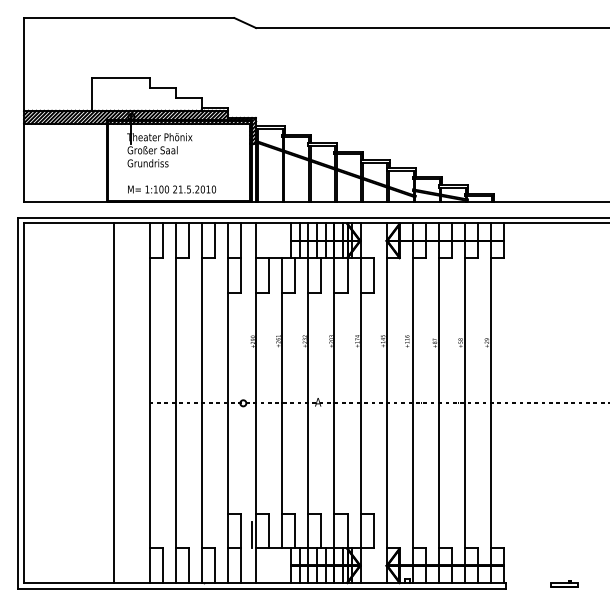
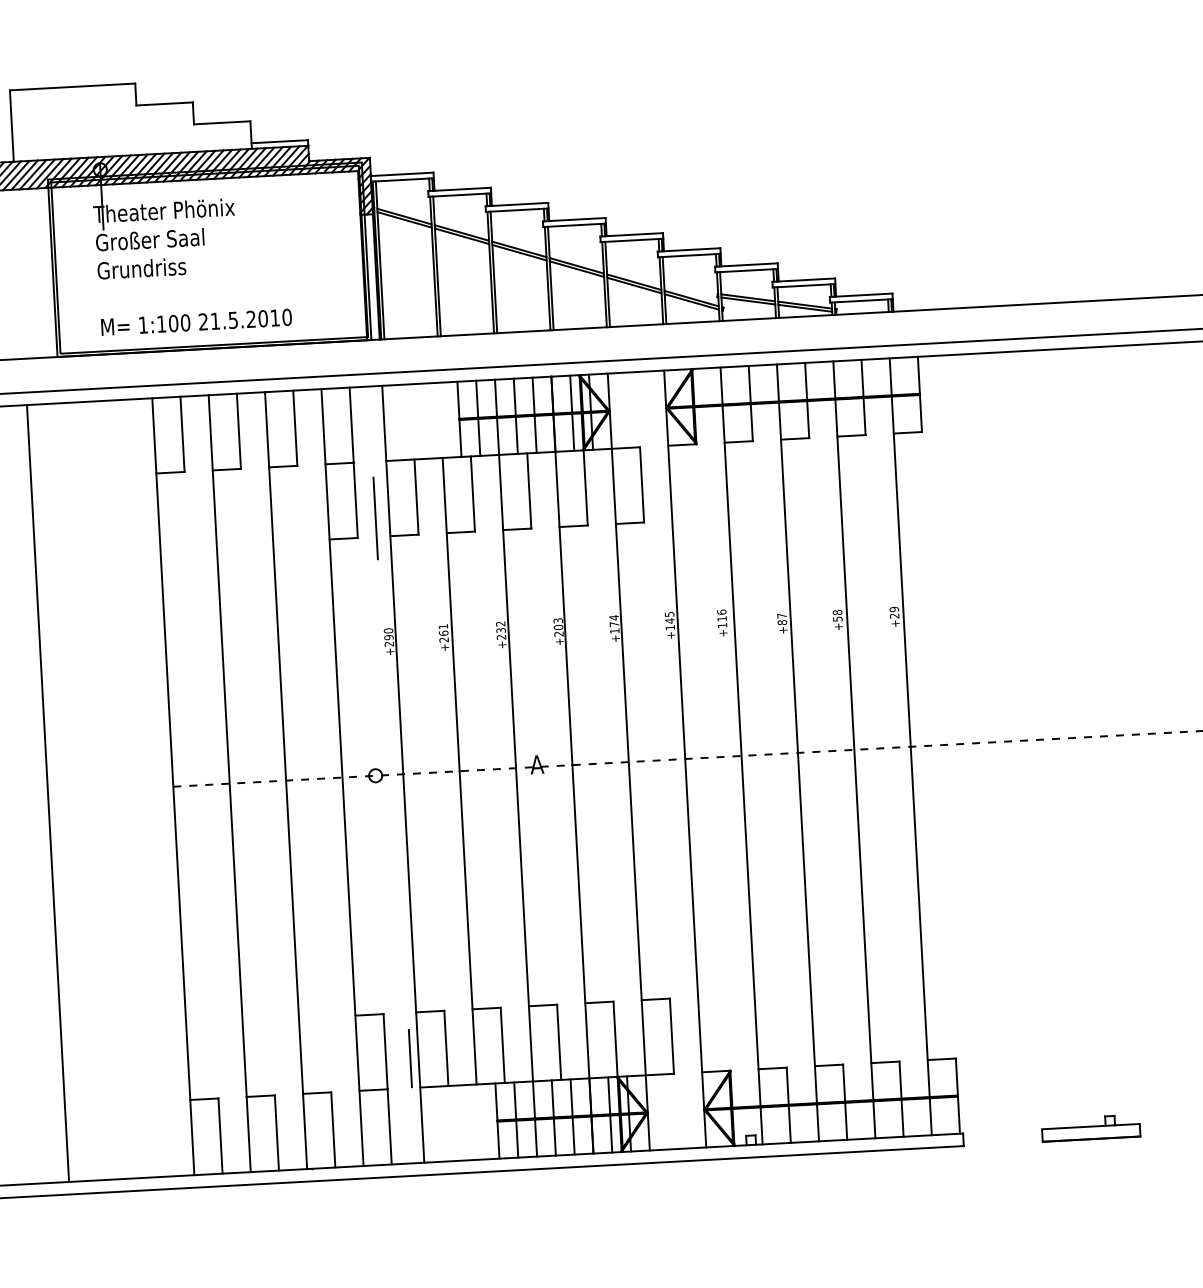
line: (249, 284) -> (375, 518), added
line: (113, 403) -> (47, 793), moved
part: (564, 583) -> (1090, 1127), size x1.67

